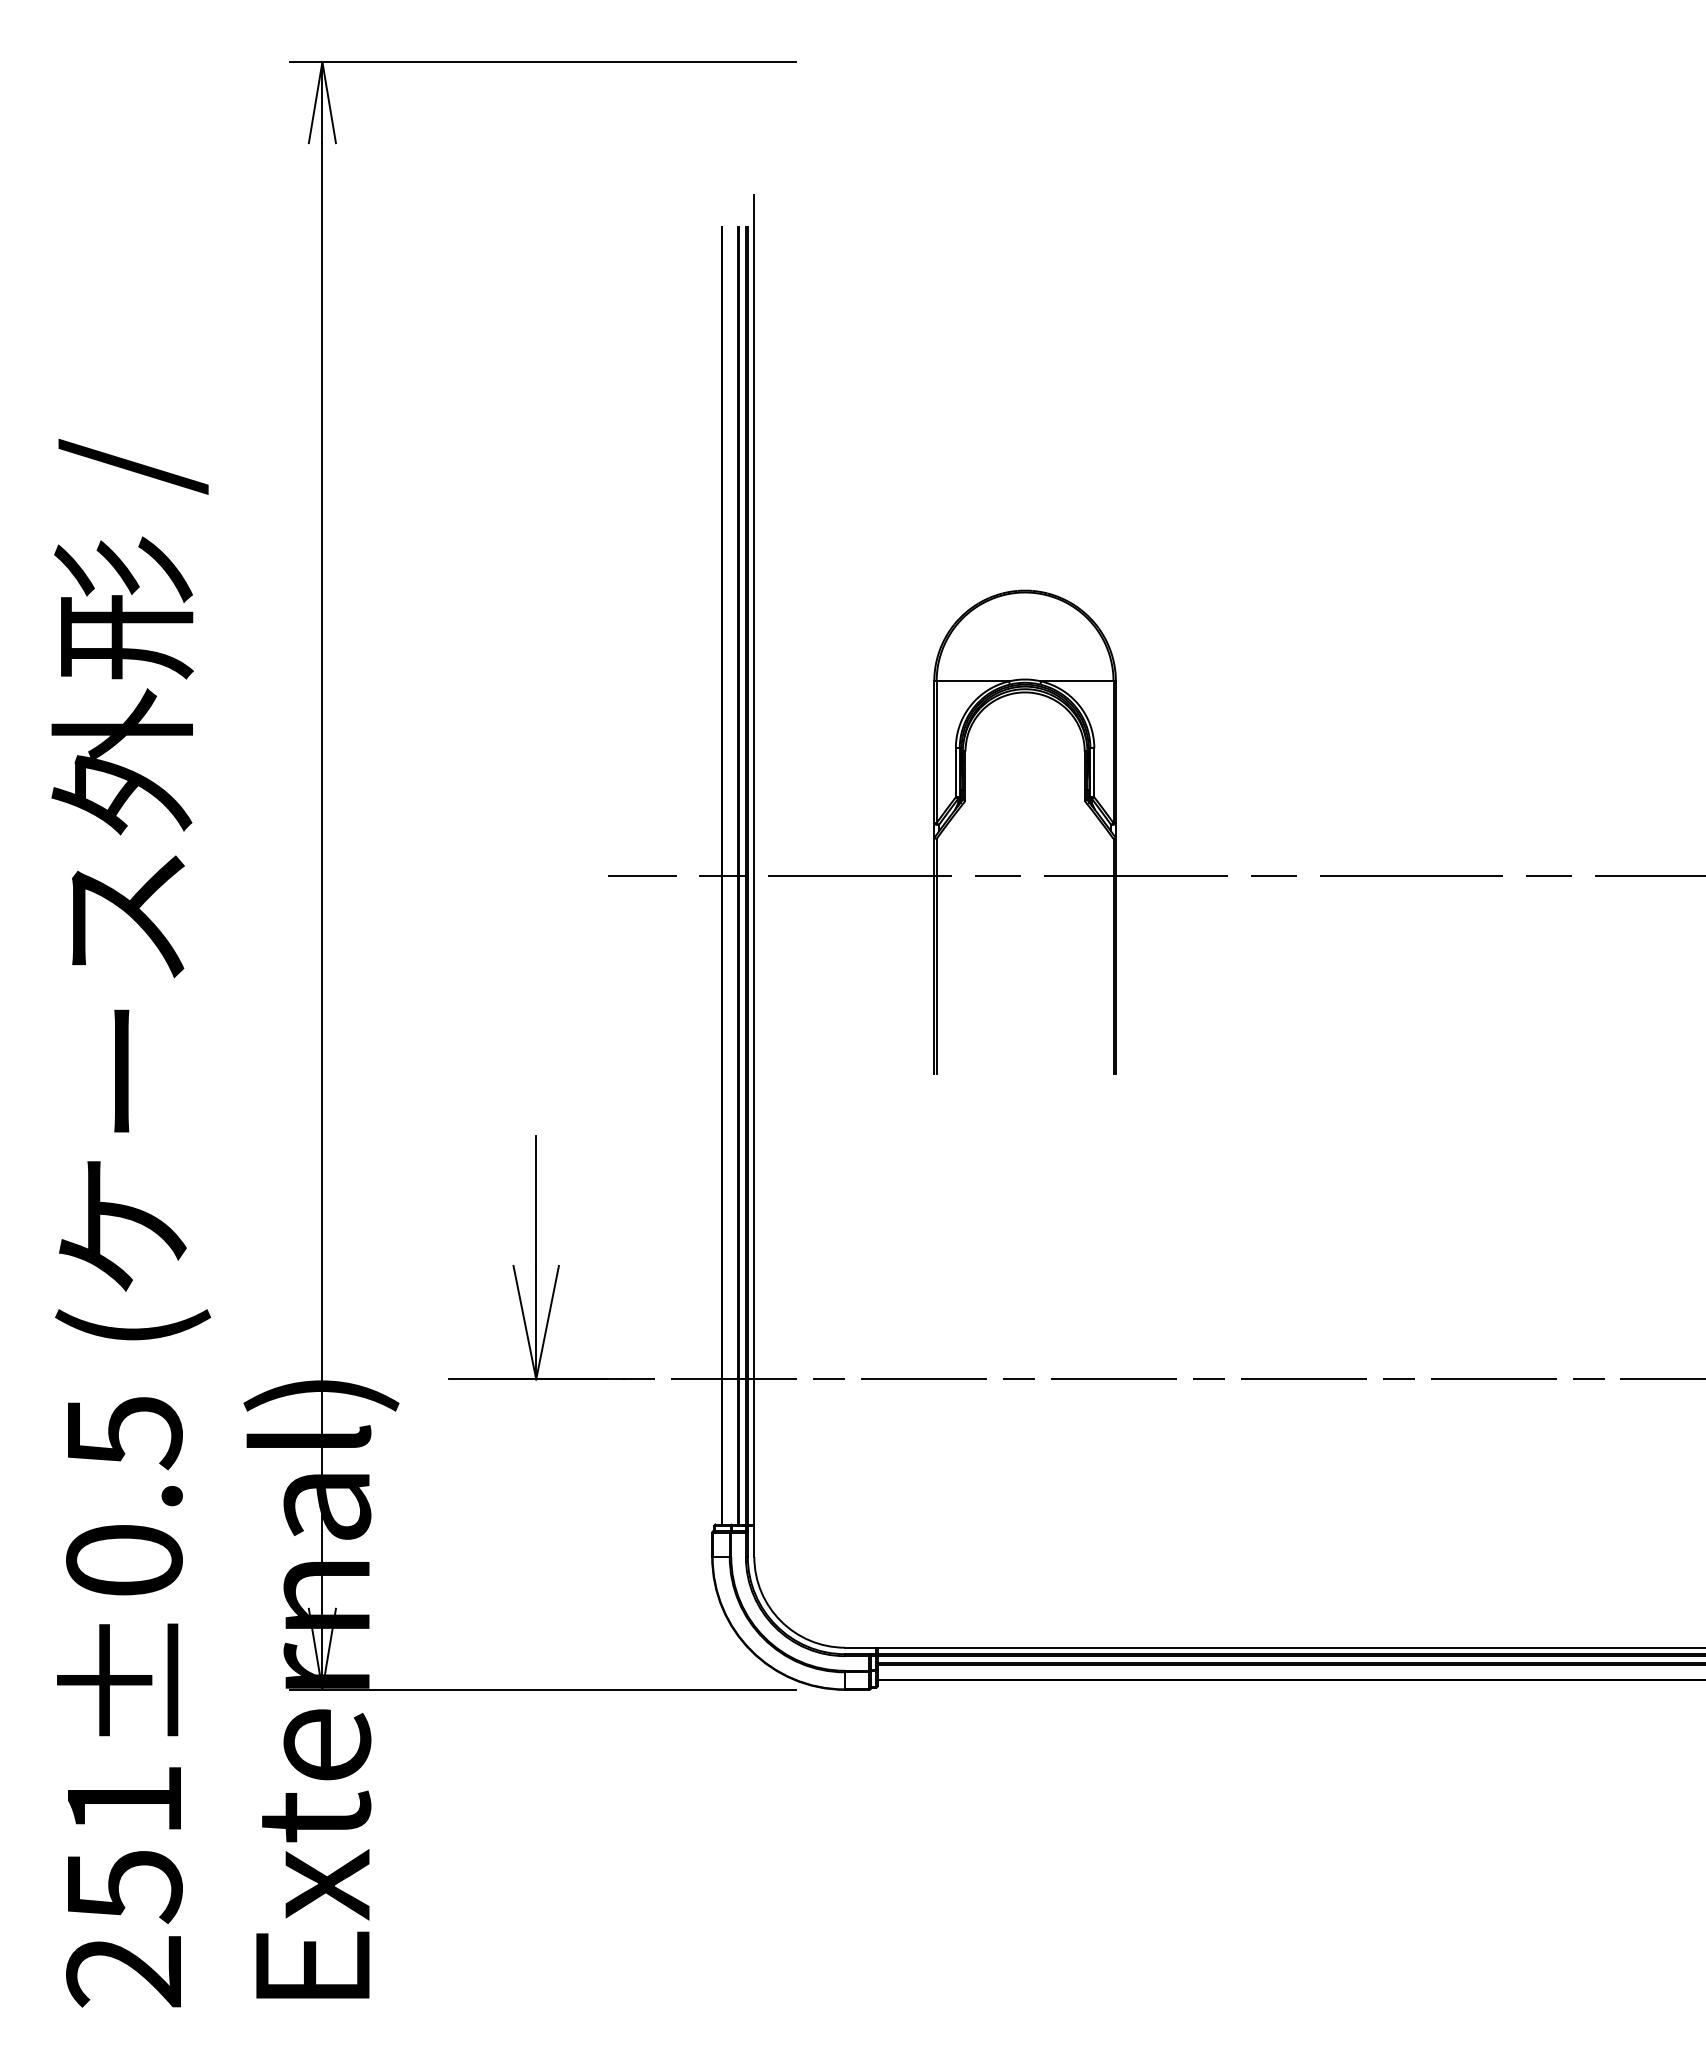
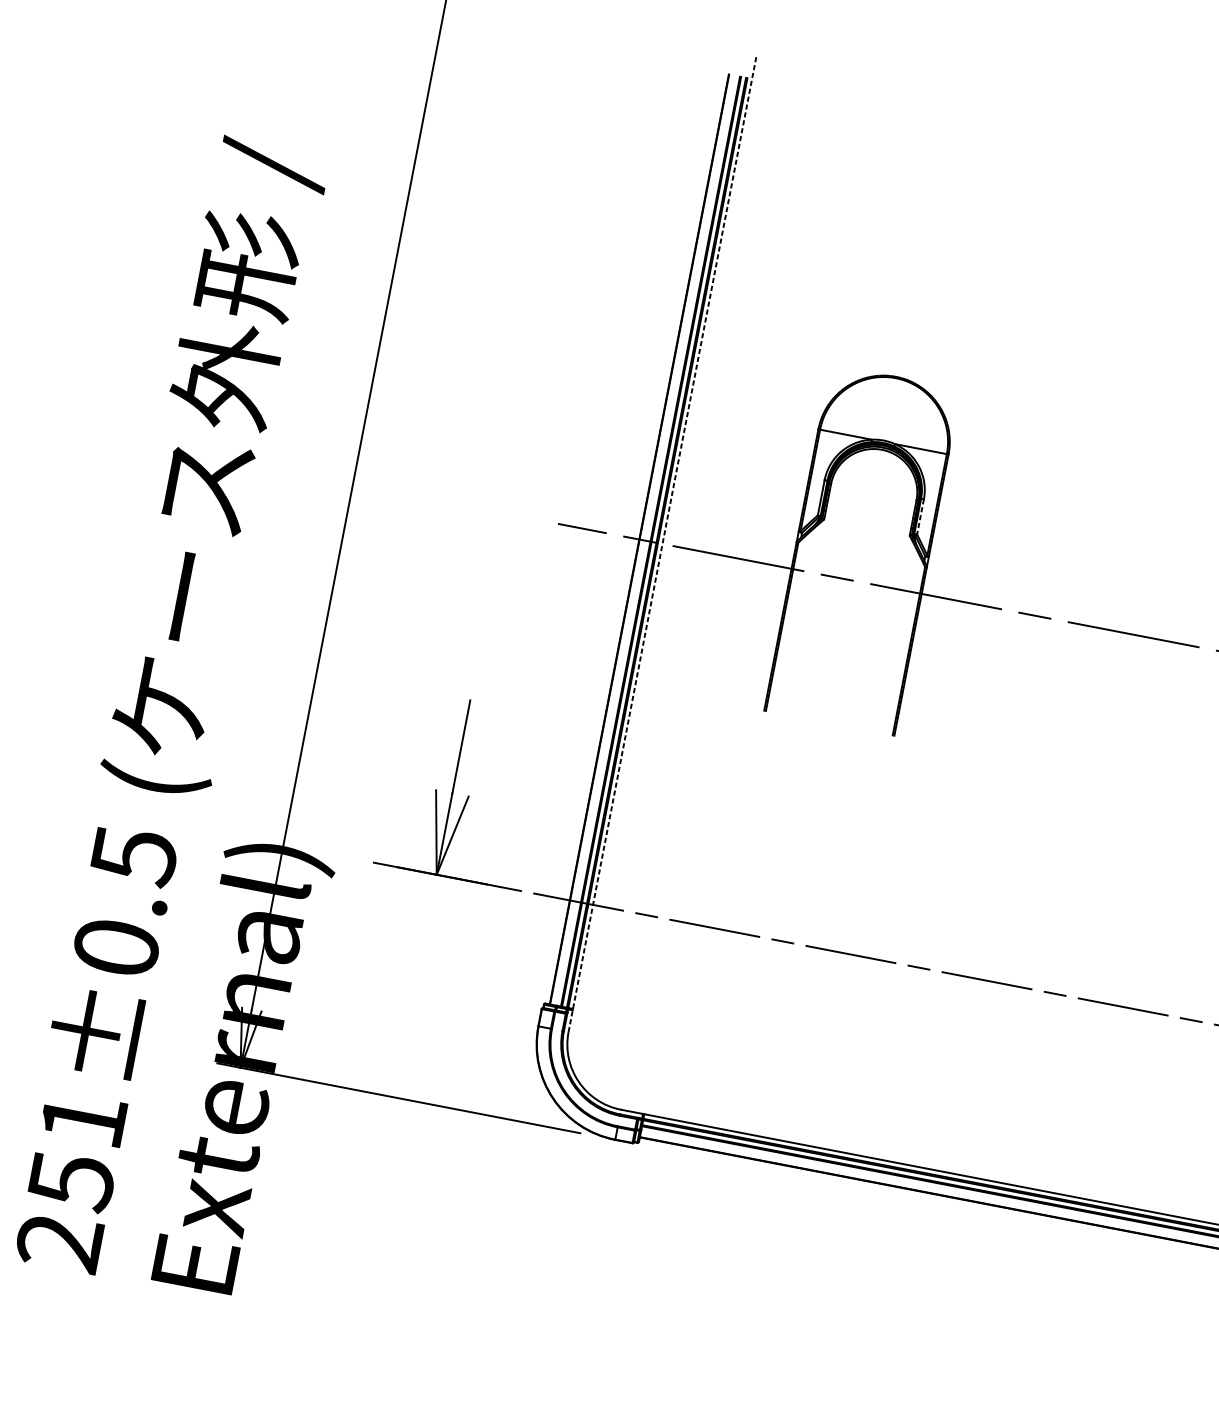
line: (1094, 772) -> (920, 516), solid -> dashed
line: (754, 875) -> (662, 543), solid -> dashed

